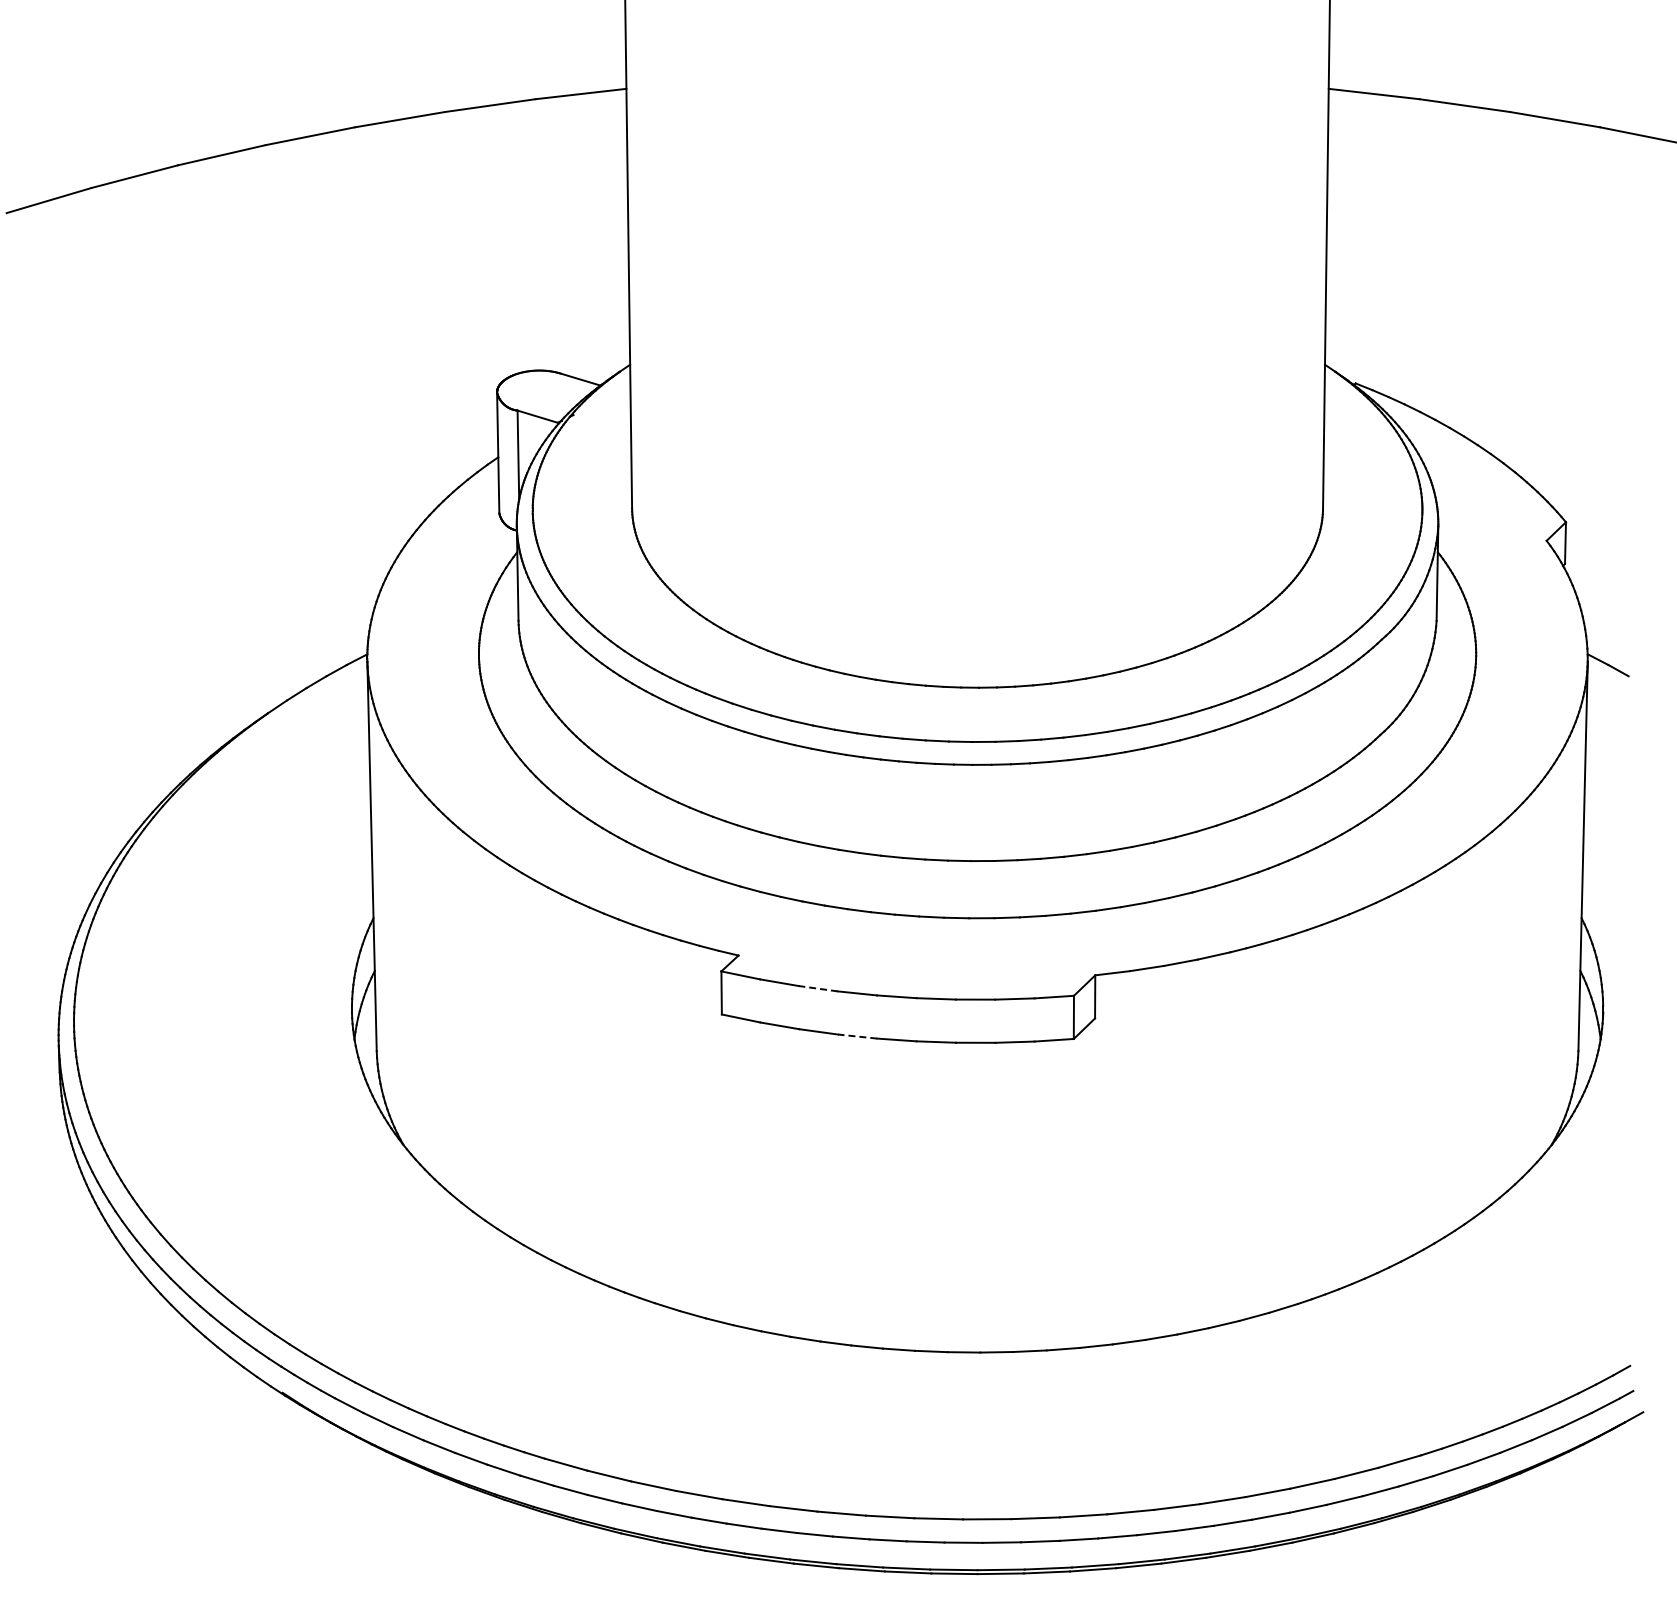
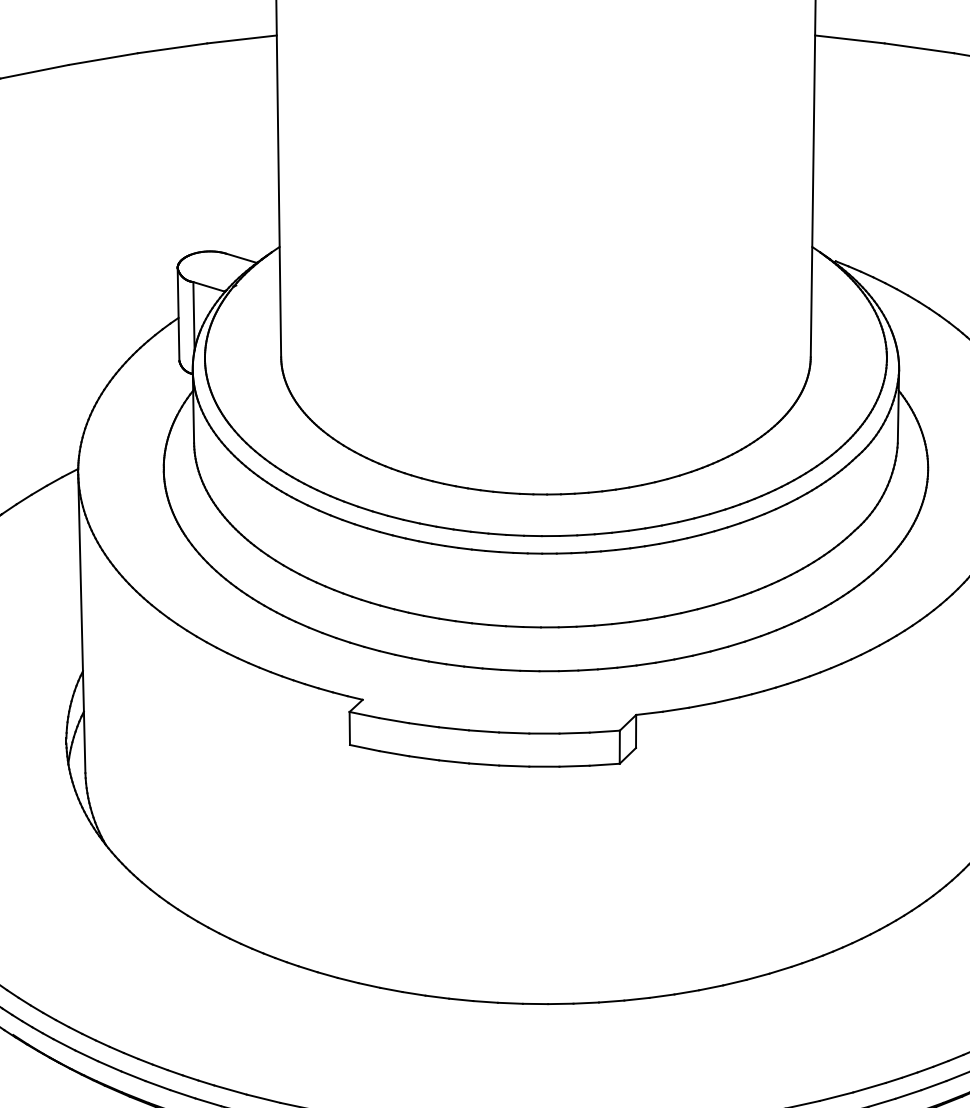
line: (818, 988) -> (424, 725), dashed -> solid
line: (857, 1036) -> (453, 761), dashed -> solid

